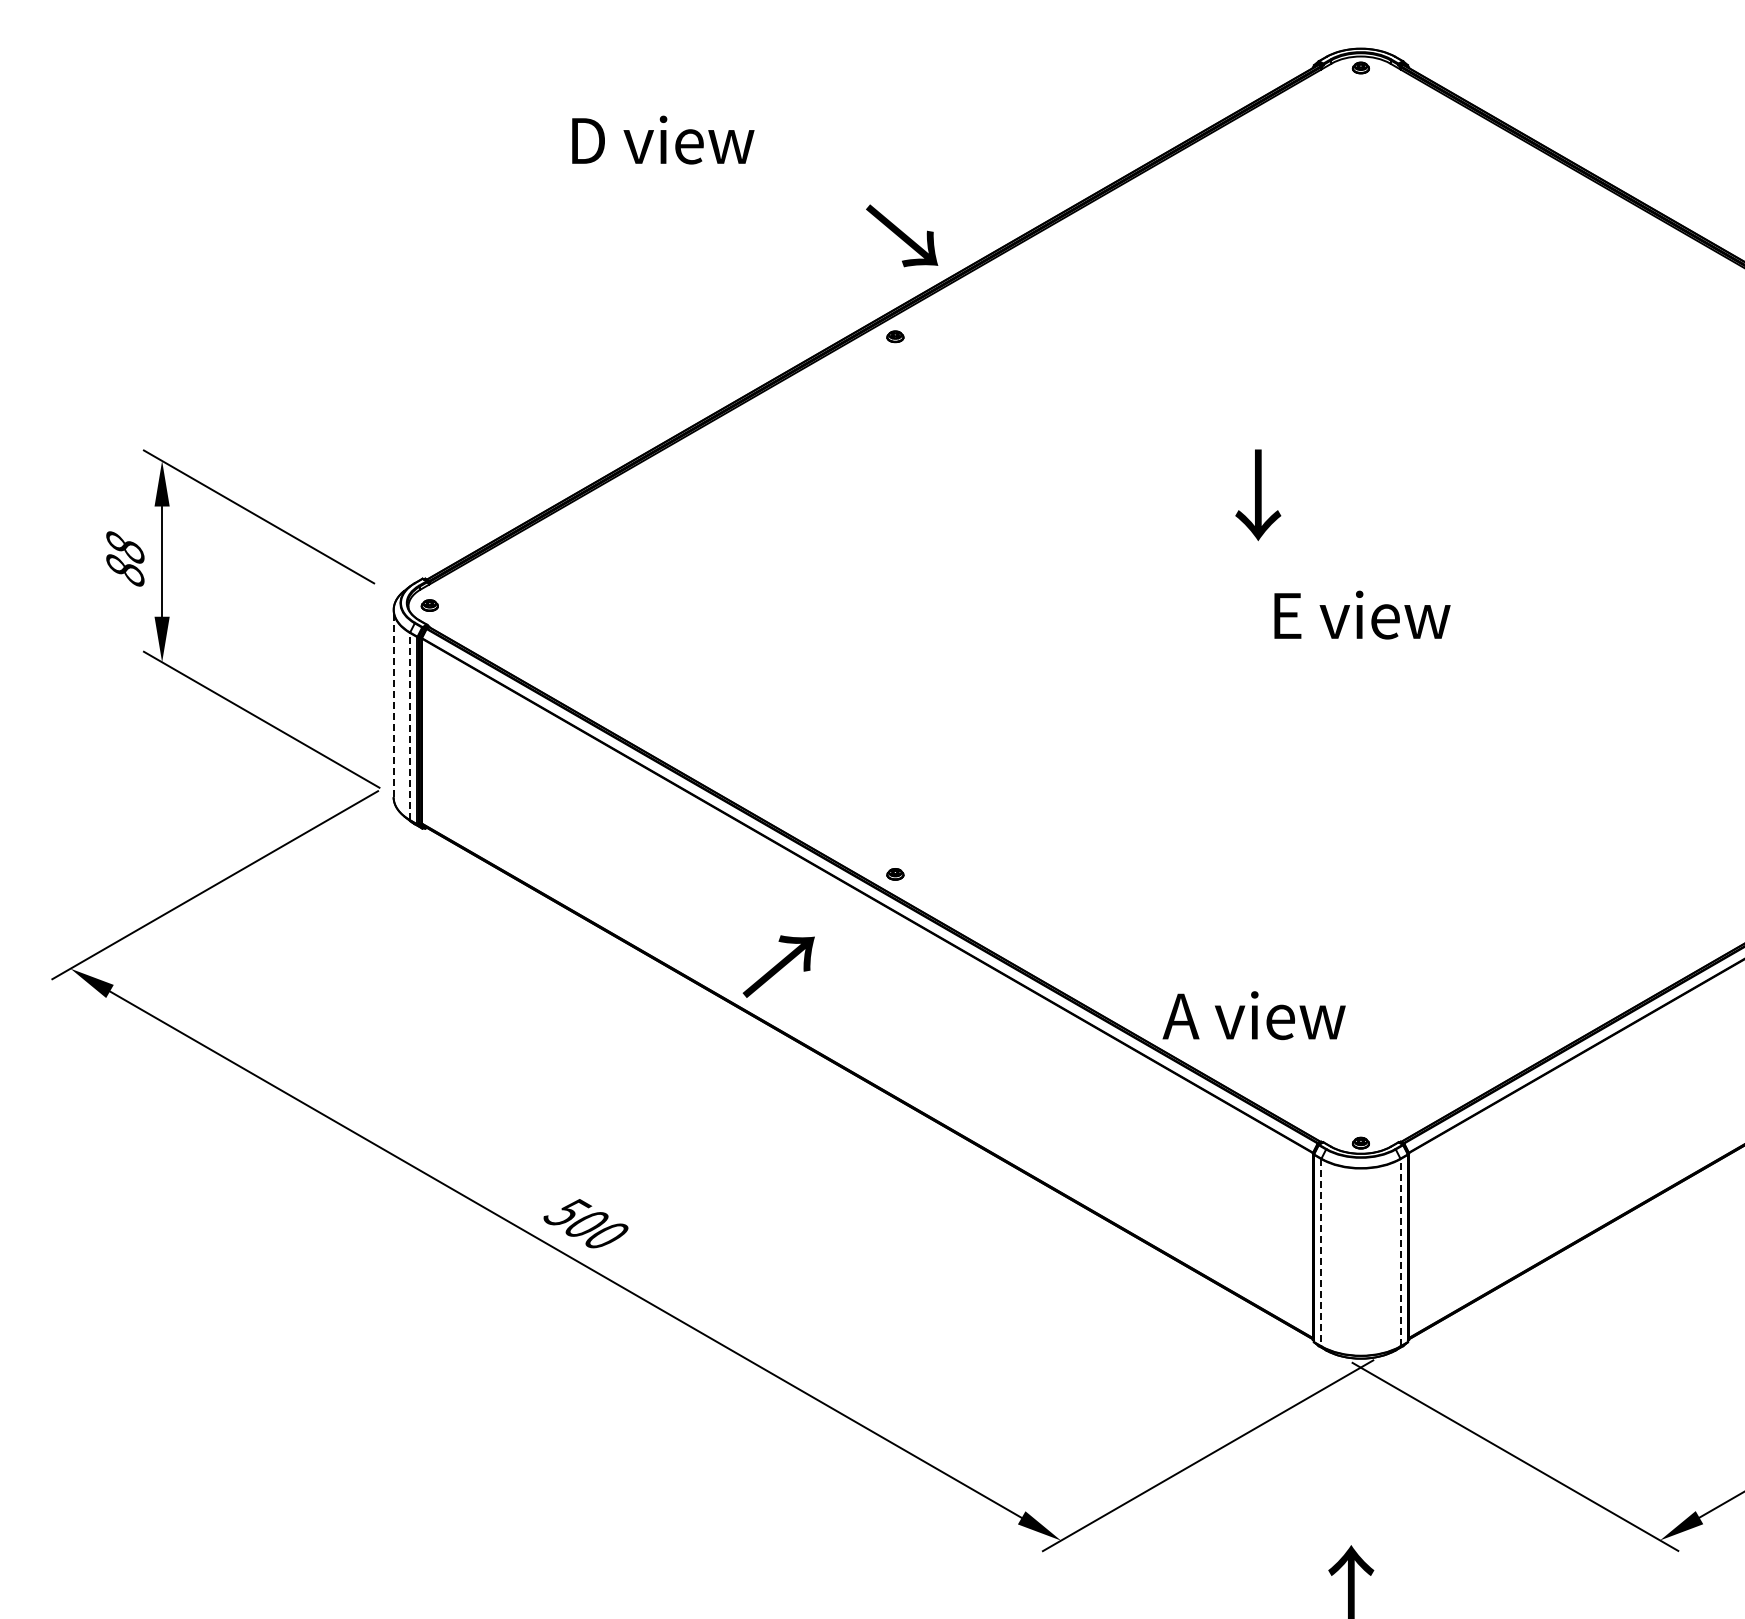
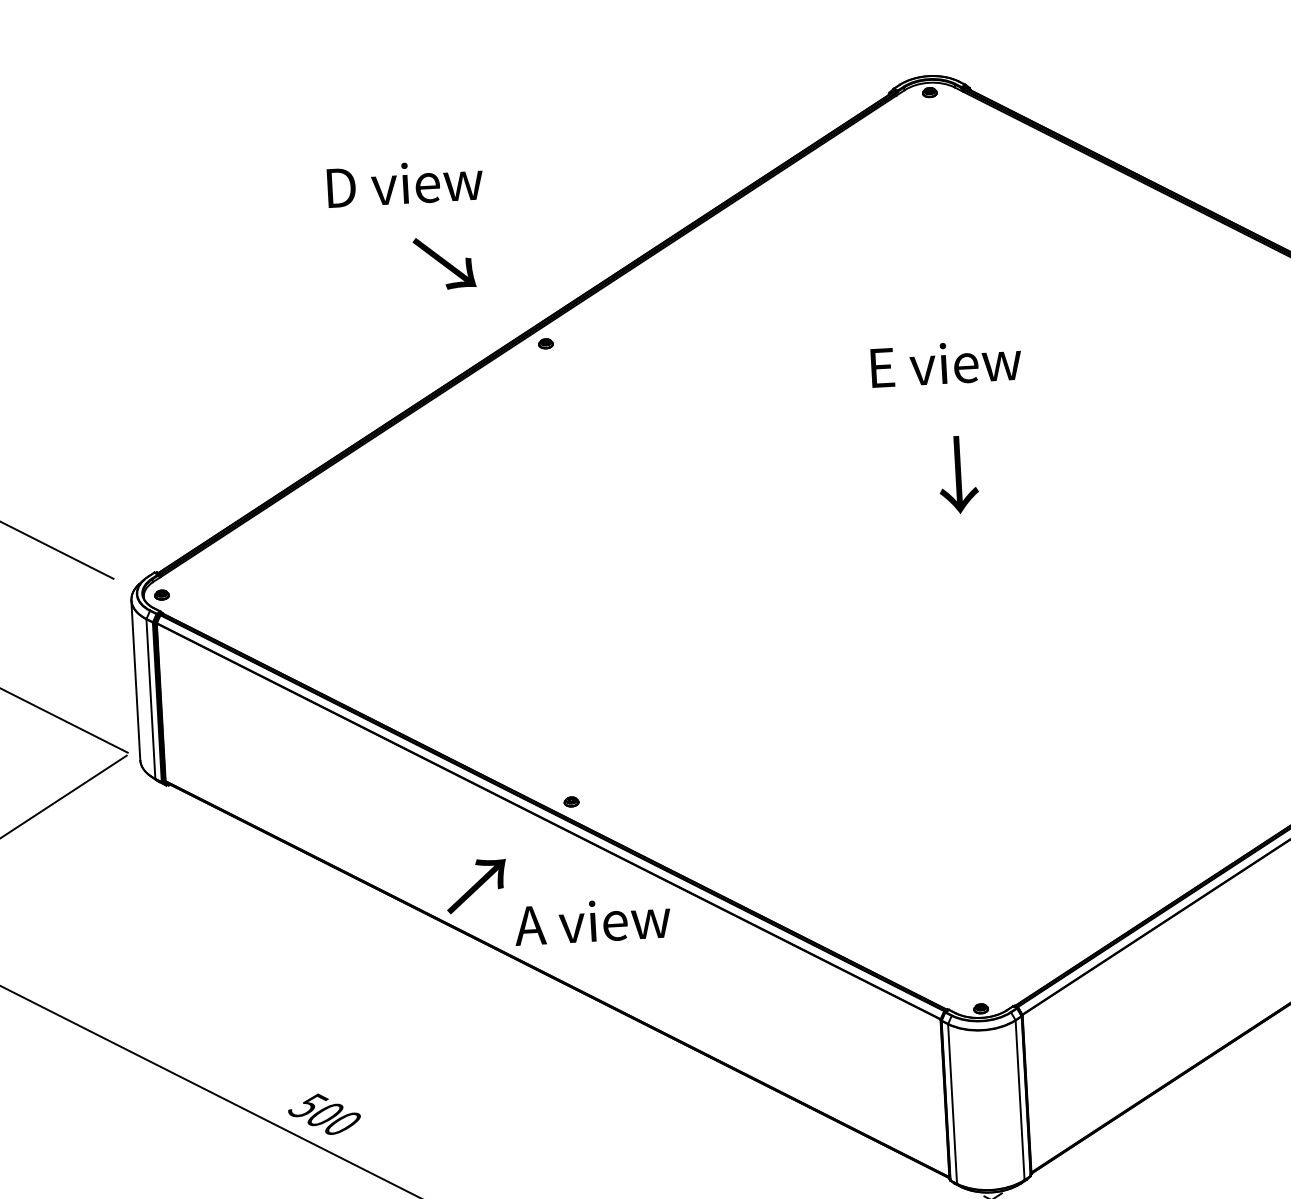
text: (663, 139) -> (405, 183), moved
text: (902, 235) -> (444, 262), moved
text: (1258, 494) -> (958, 474), moved
text: (1362, 614) -> (946, 363), moved
line: (393, 703) -> (135, 680), dashed -> solid
line: (410, 726) -> (151, 699), dashed -> solid
text: (1253, 1015) -> (592, 921), moved
line: (1321, 1252) -> (952, 1103), dashed -> solid
line: (1400, 1252) -> (1020, 1100), dashed -> solid

